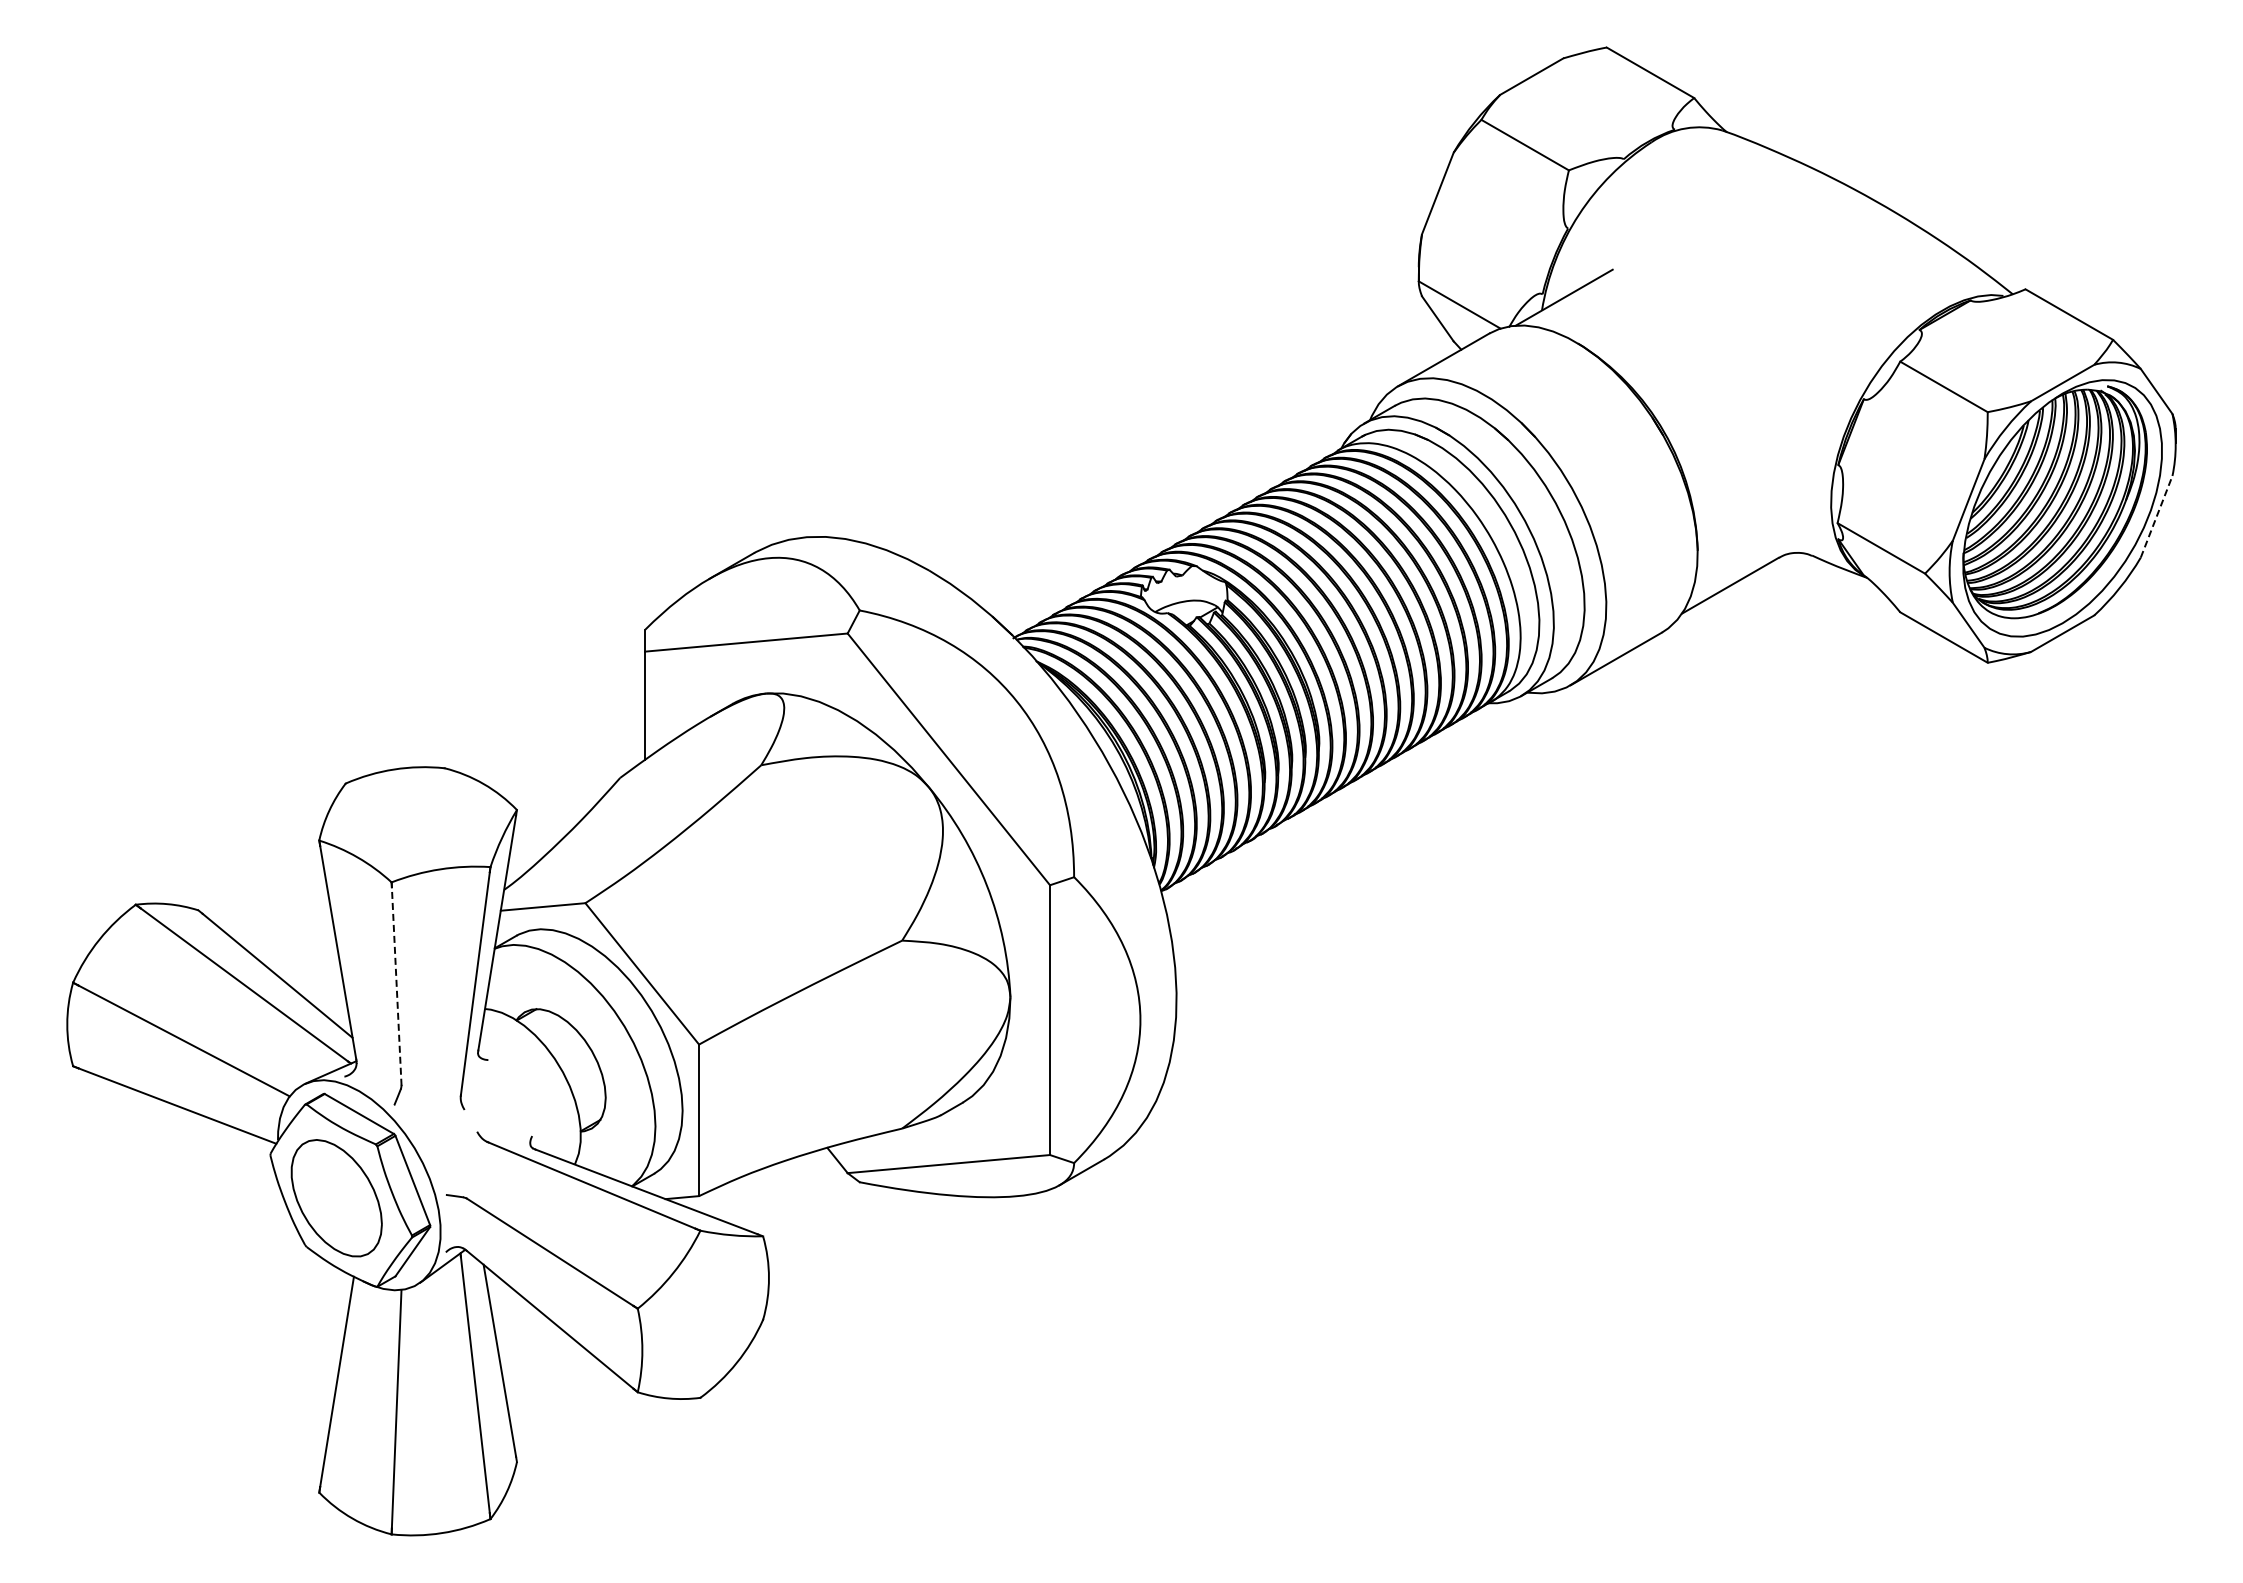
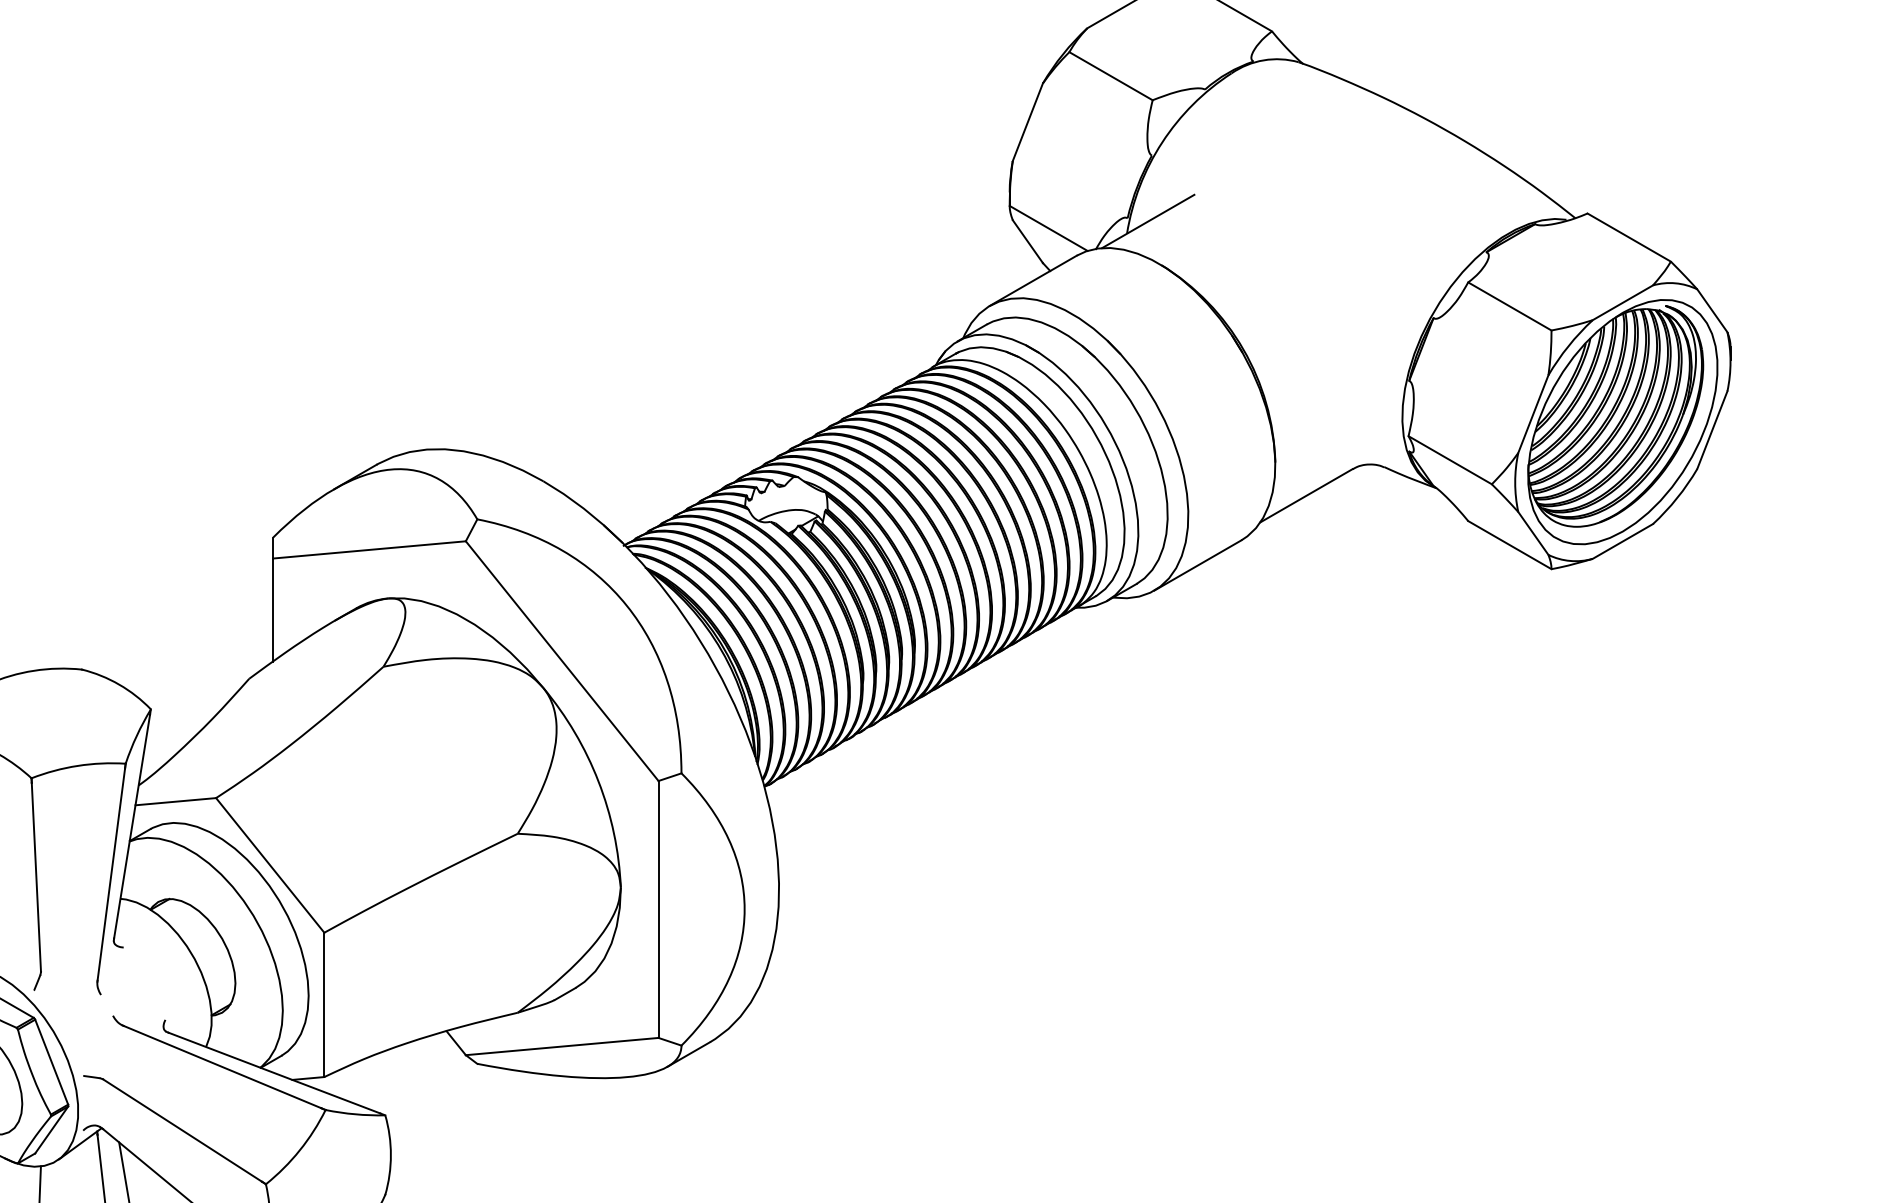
line: (2156, 516) -> (1712, 429), dashed -> solid
line: (396, 985) -> (36, 876), dashed -> solid

